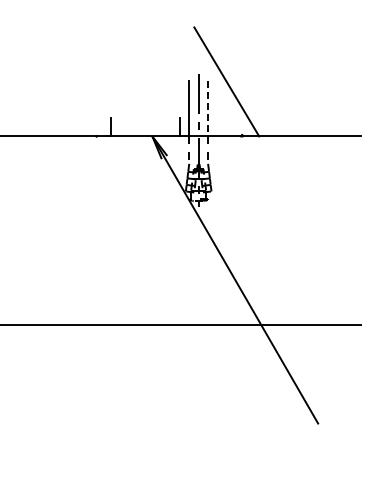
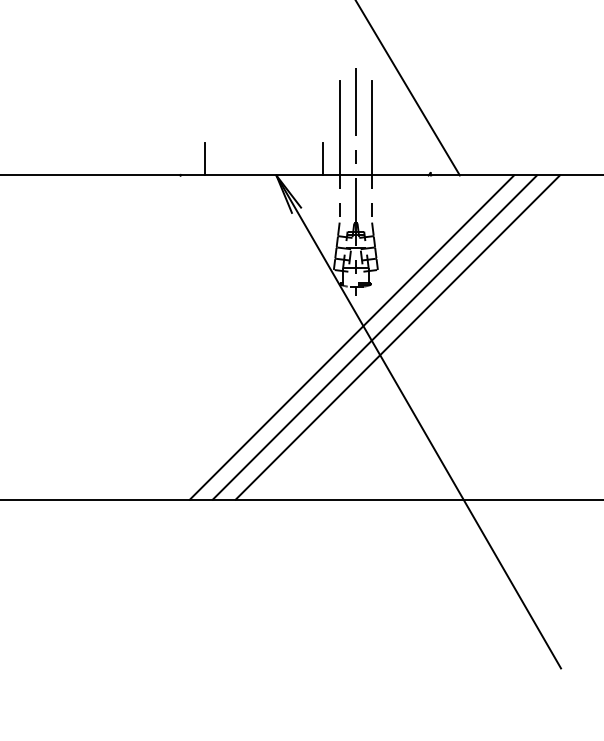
line: (208, 108) -> (372, 127), dashed -> solid
line: (196, 230) -> (352, 336), added
line: (209, 230) -> (374, 336), added
line: (222, 230) -> (396, 336), added

